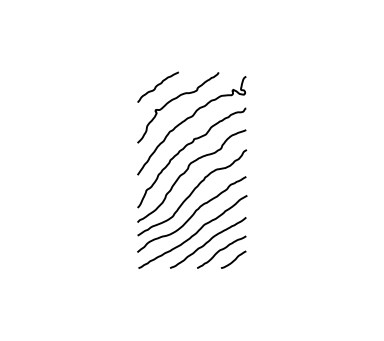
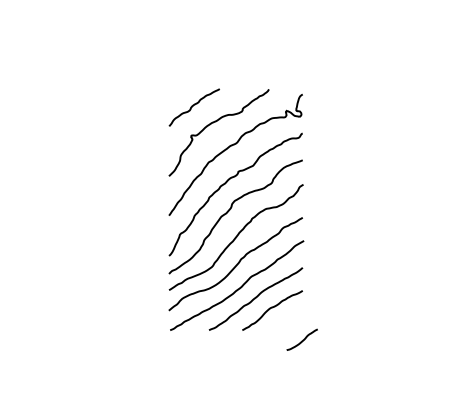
curve: (233, 259) -> (302, 339), moved

